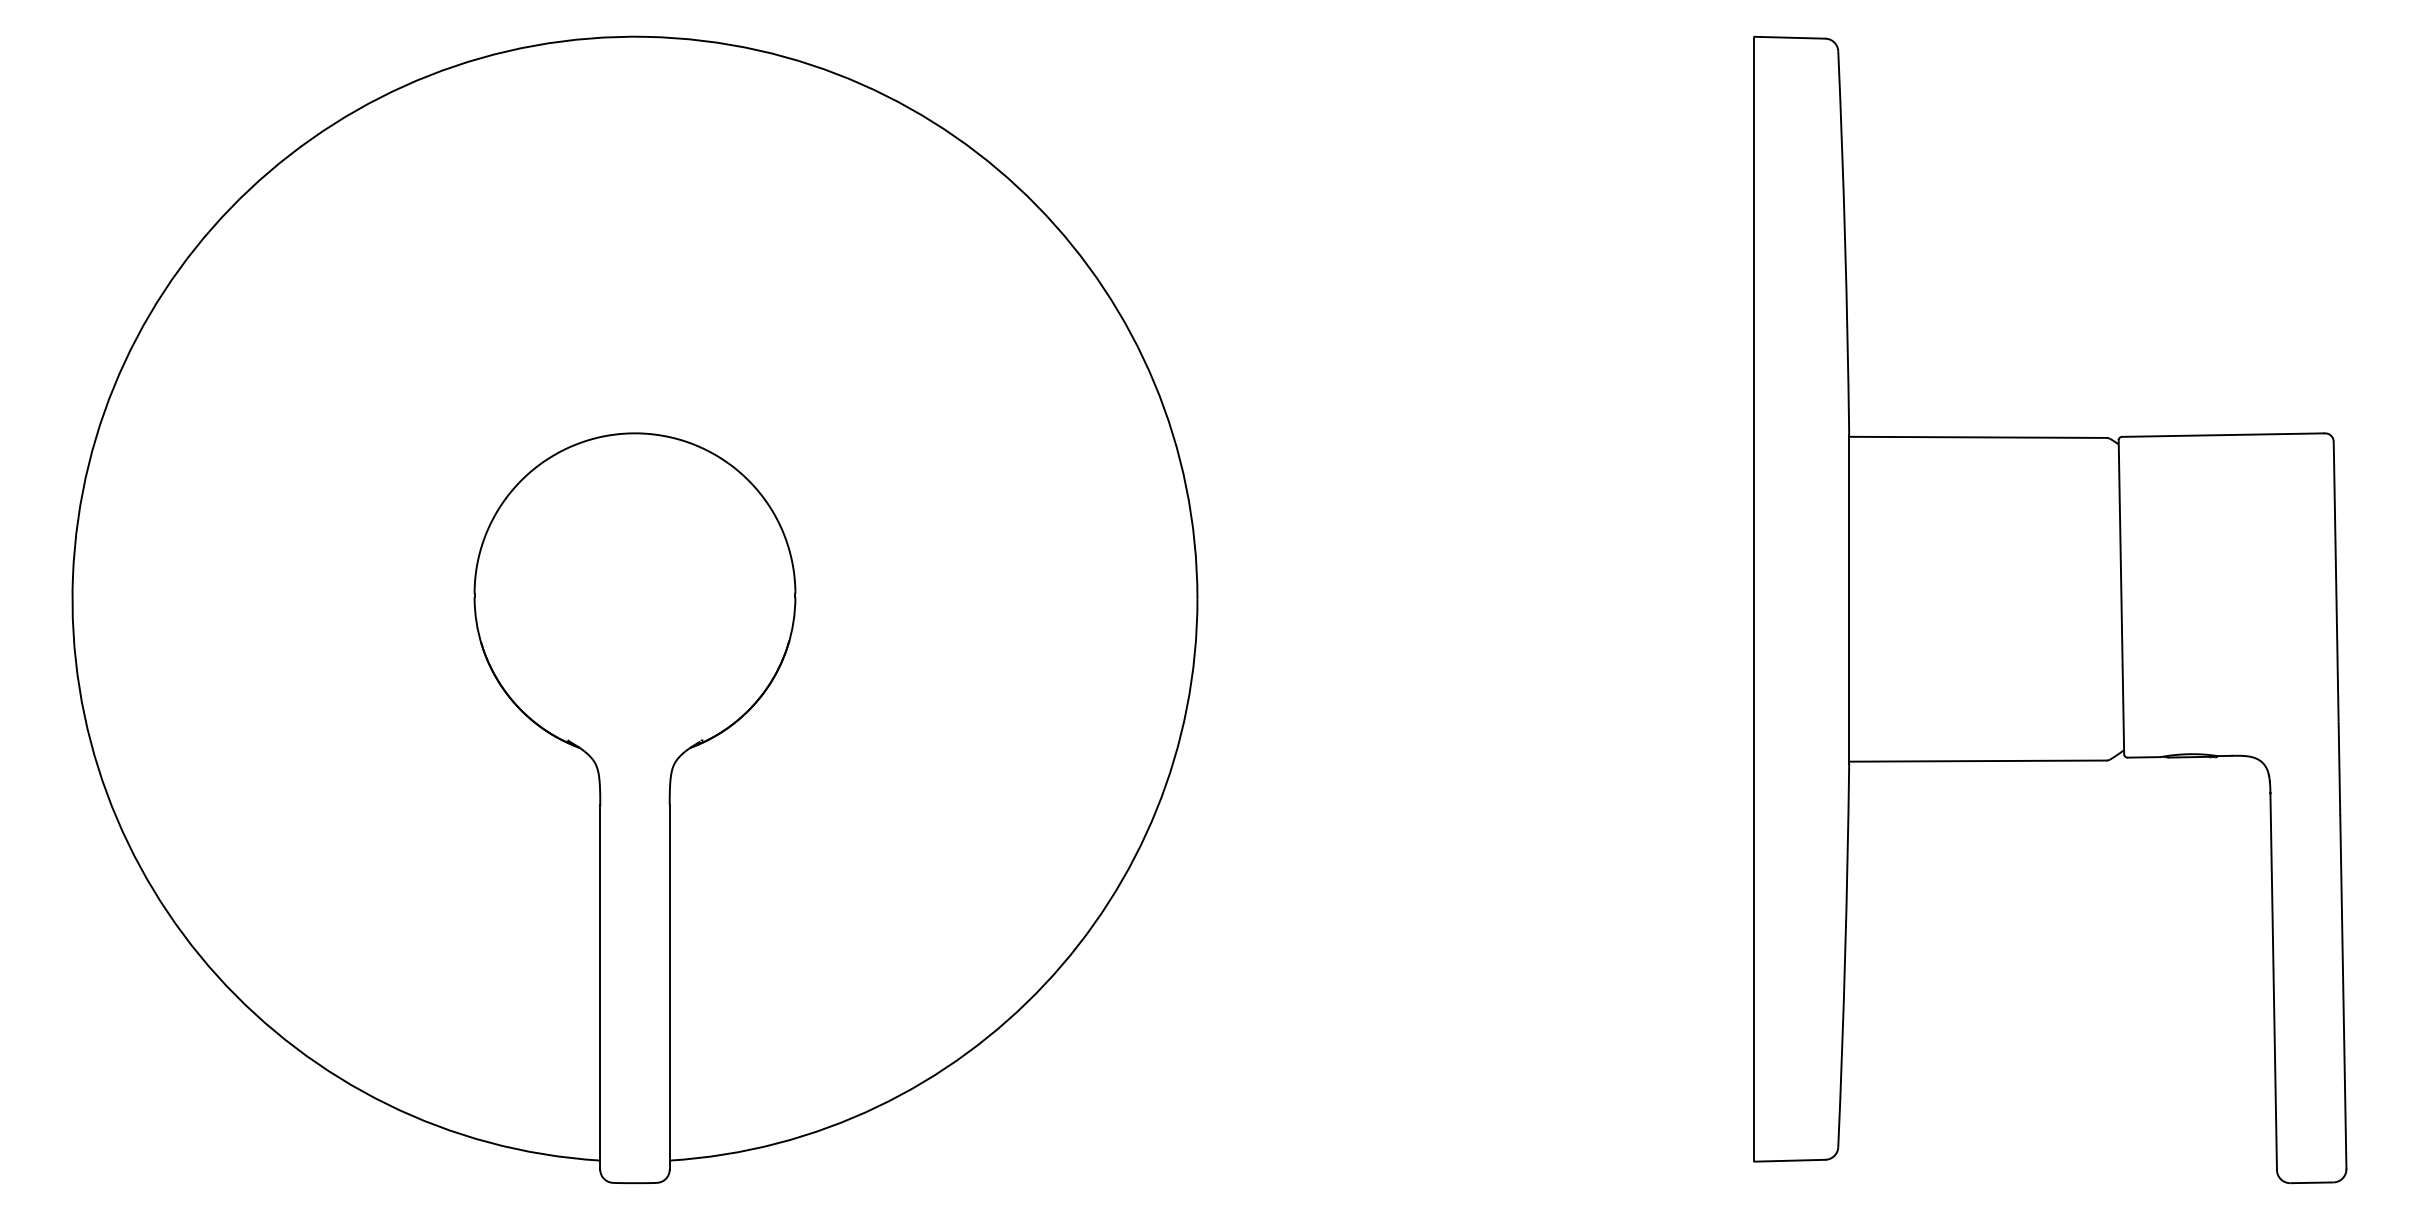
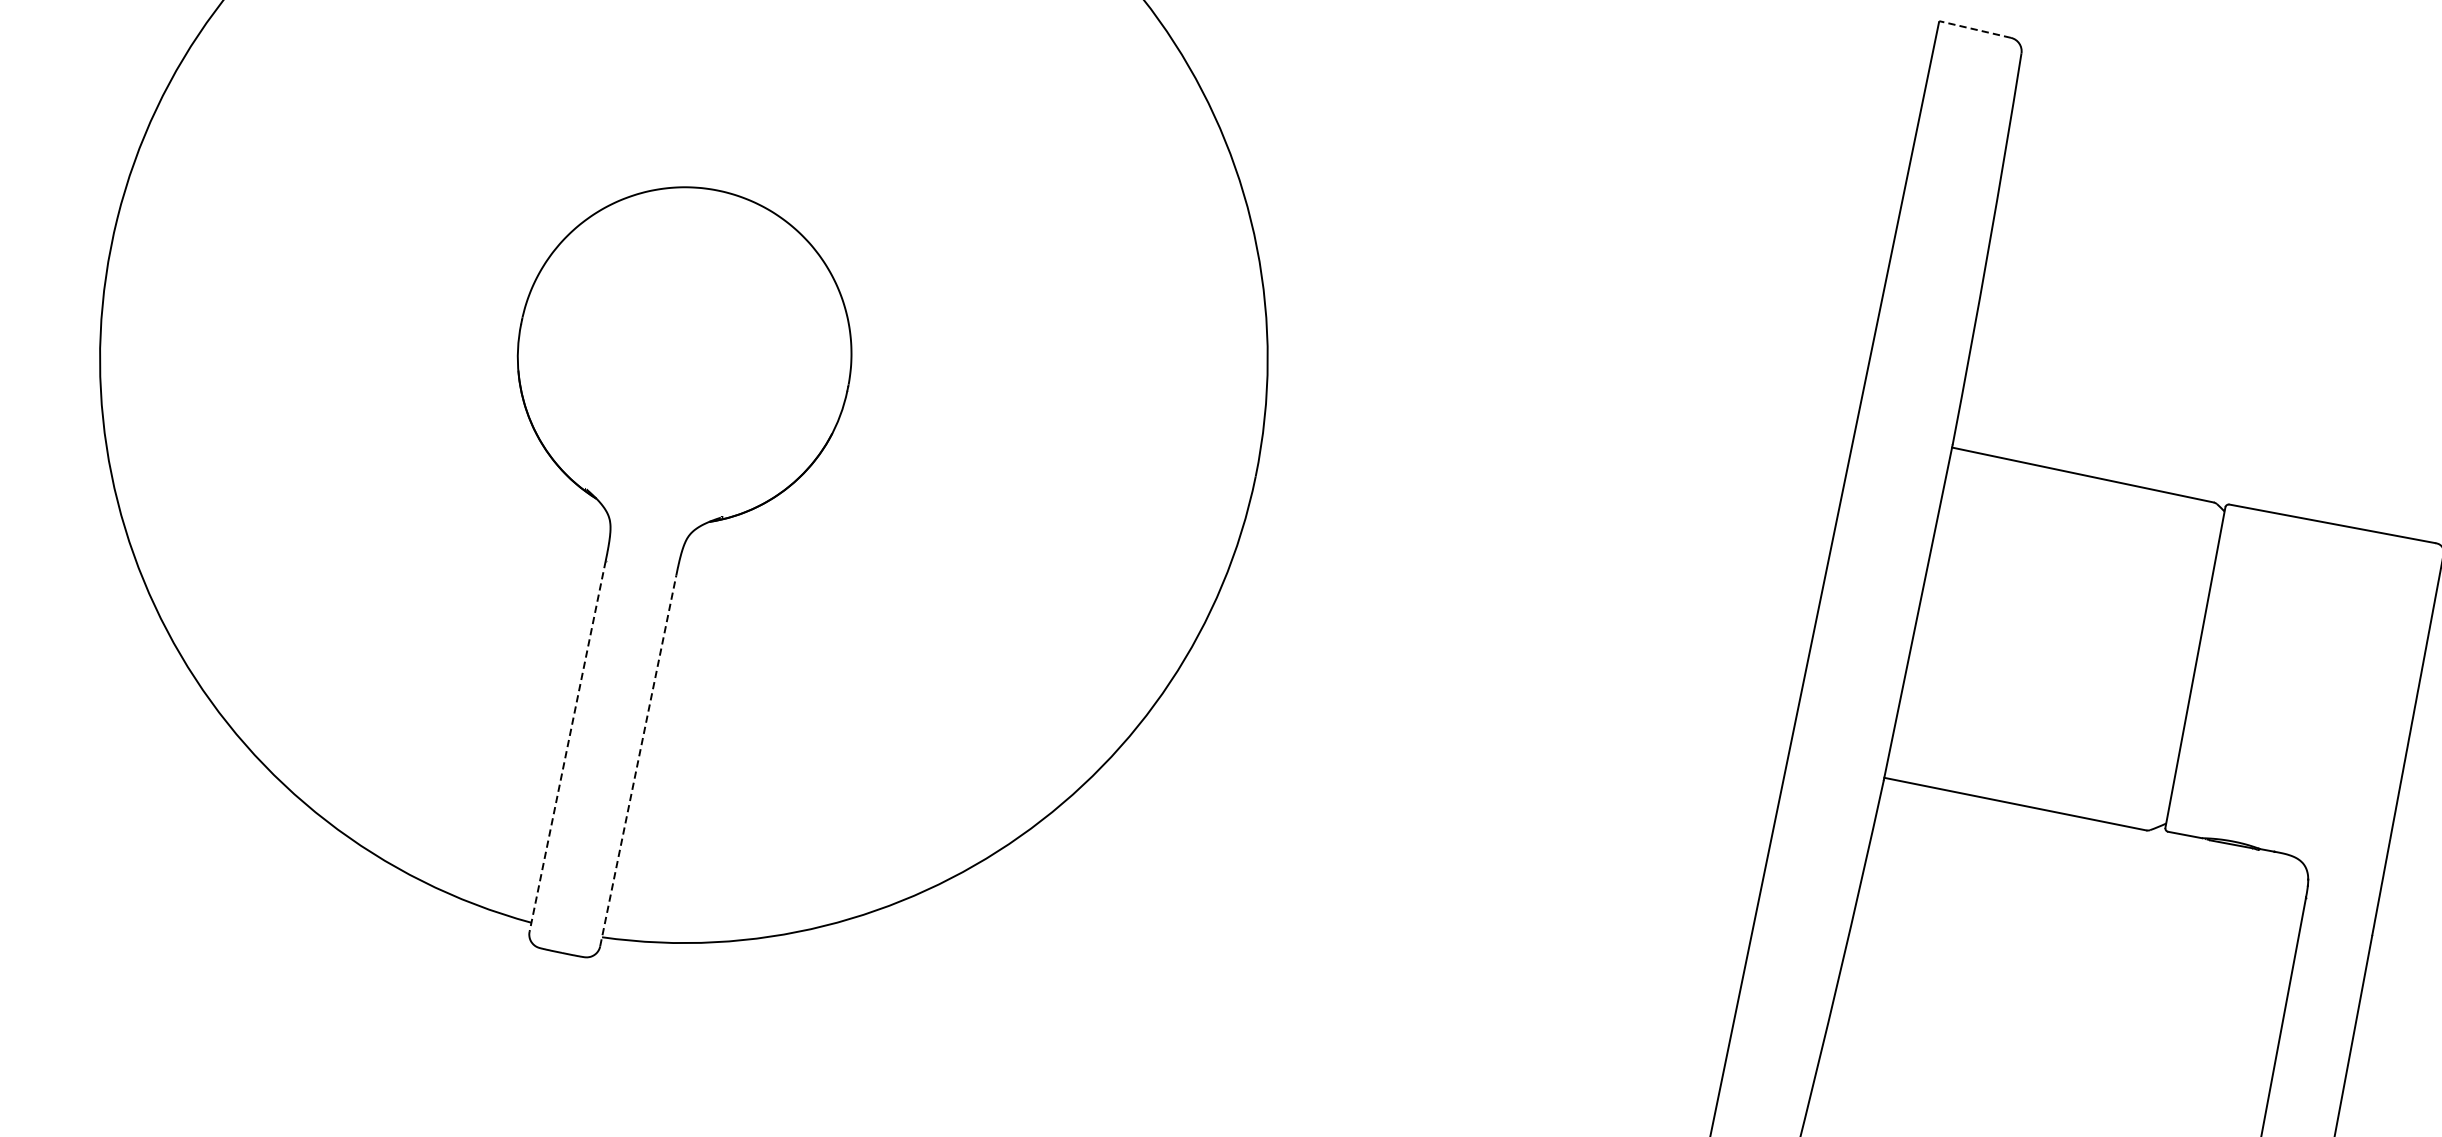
line: (1789, 37) -> (1974, 29), solid -> dashed
line: (669, 986) -> (638, 760), solid -> dashed
line: (600, 987) -> (567, 746), solid -> dashed

